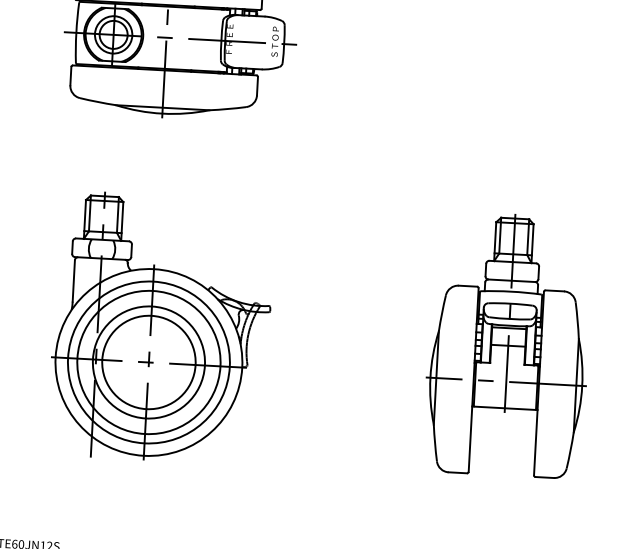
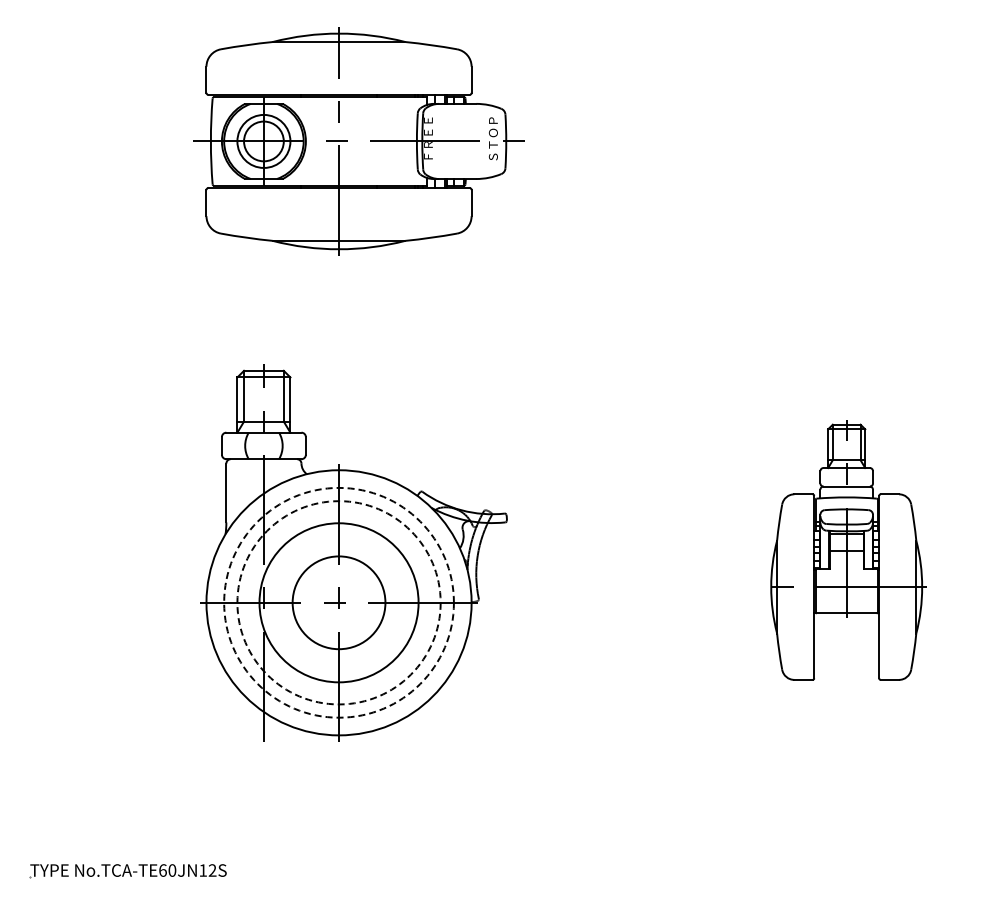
part: (508, 345) -> (846, 550), size x0.7
circle: (148, 362) -> (338, 602), size x0.7
circle: (148, 362) -> (338, 602), solid -> dashed
circle: (148, 362) -> (338, 602), solid -> dashed

